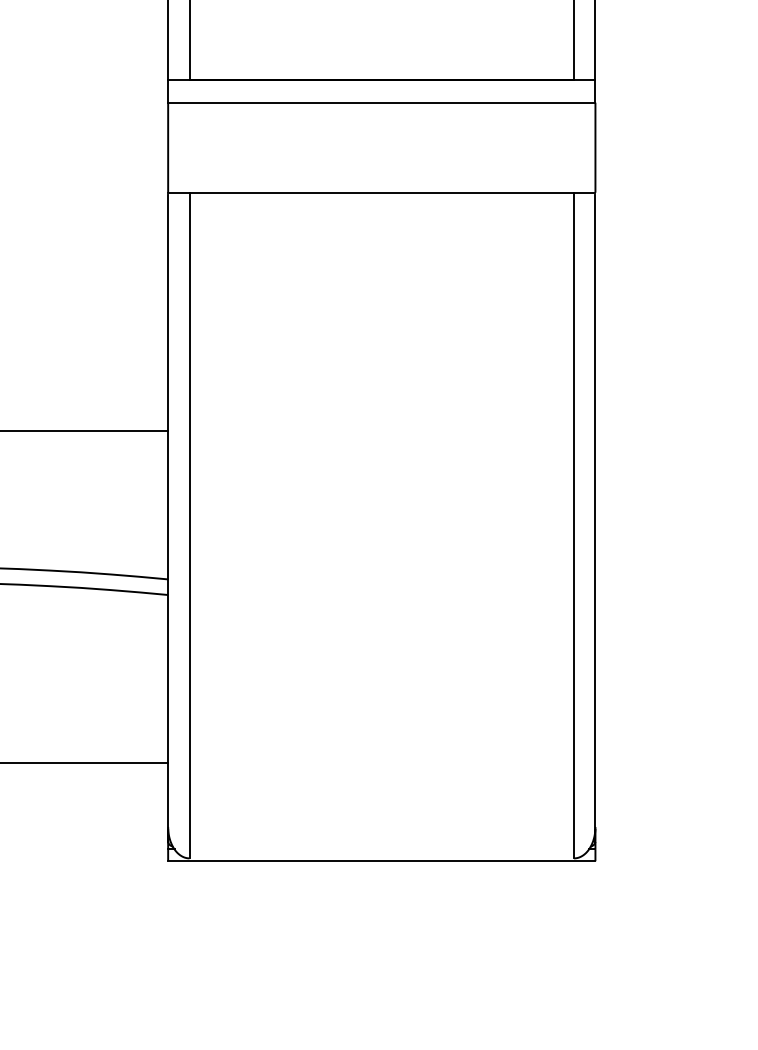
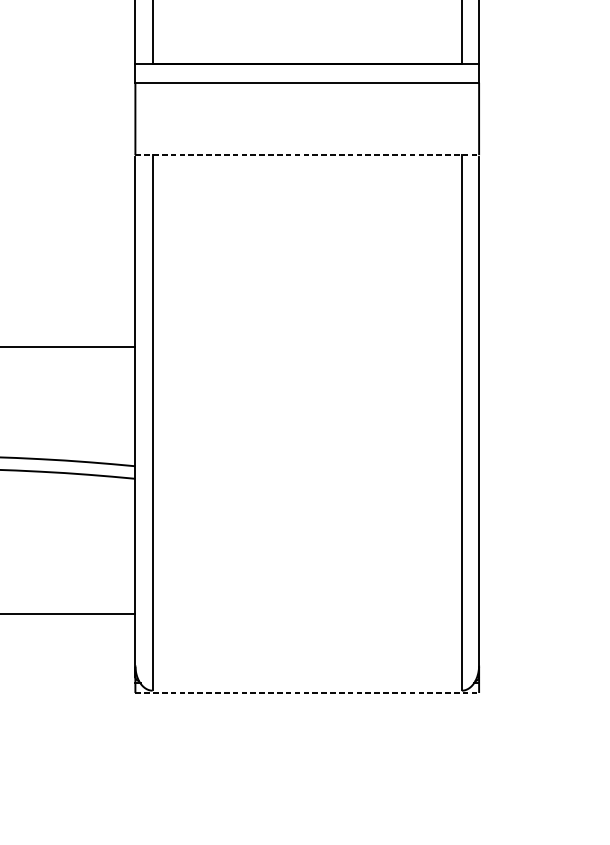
line: (381, 192) -> (307, 155), solid -> dashed
line: (381, 861) -> (307, 693), solid -> dashed

